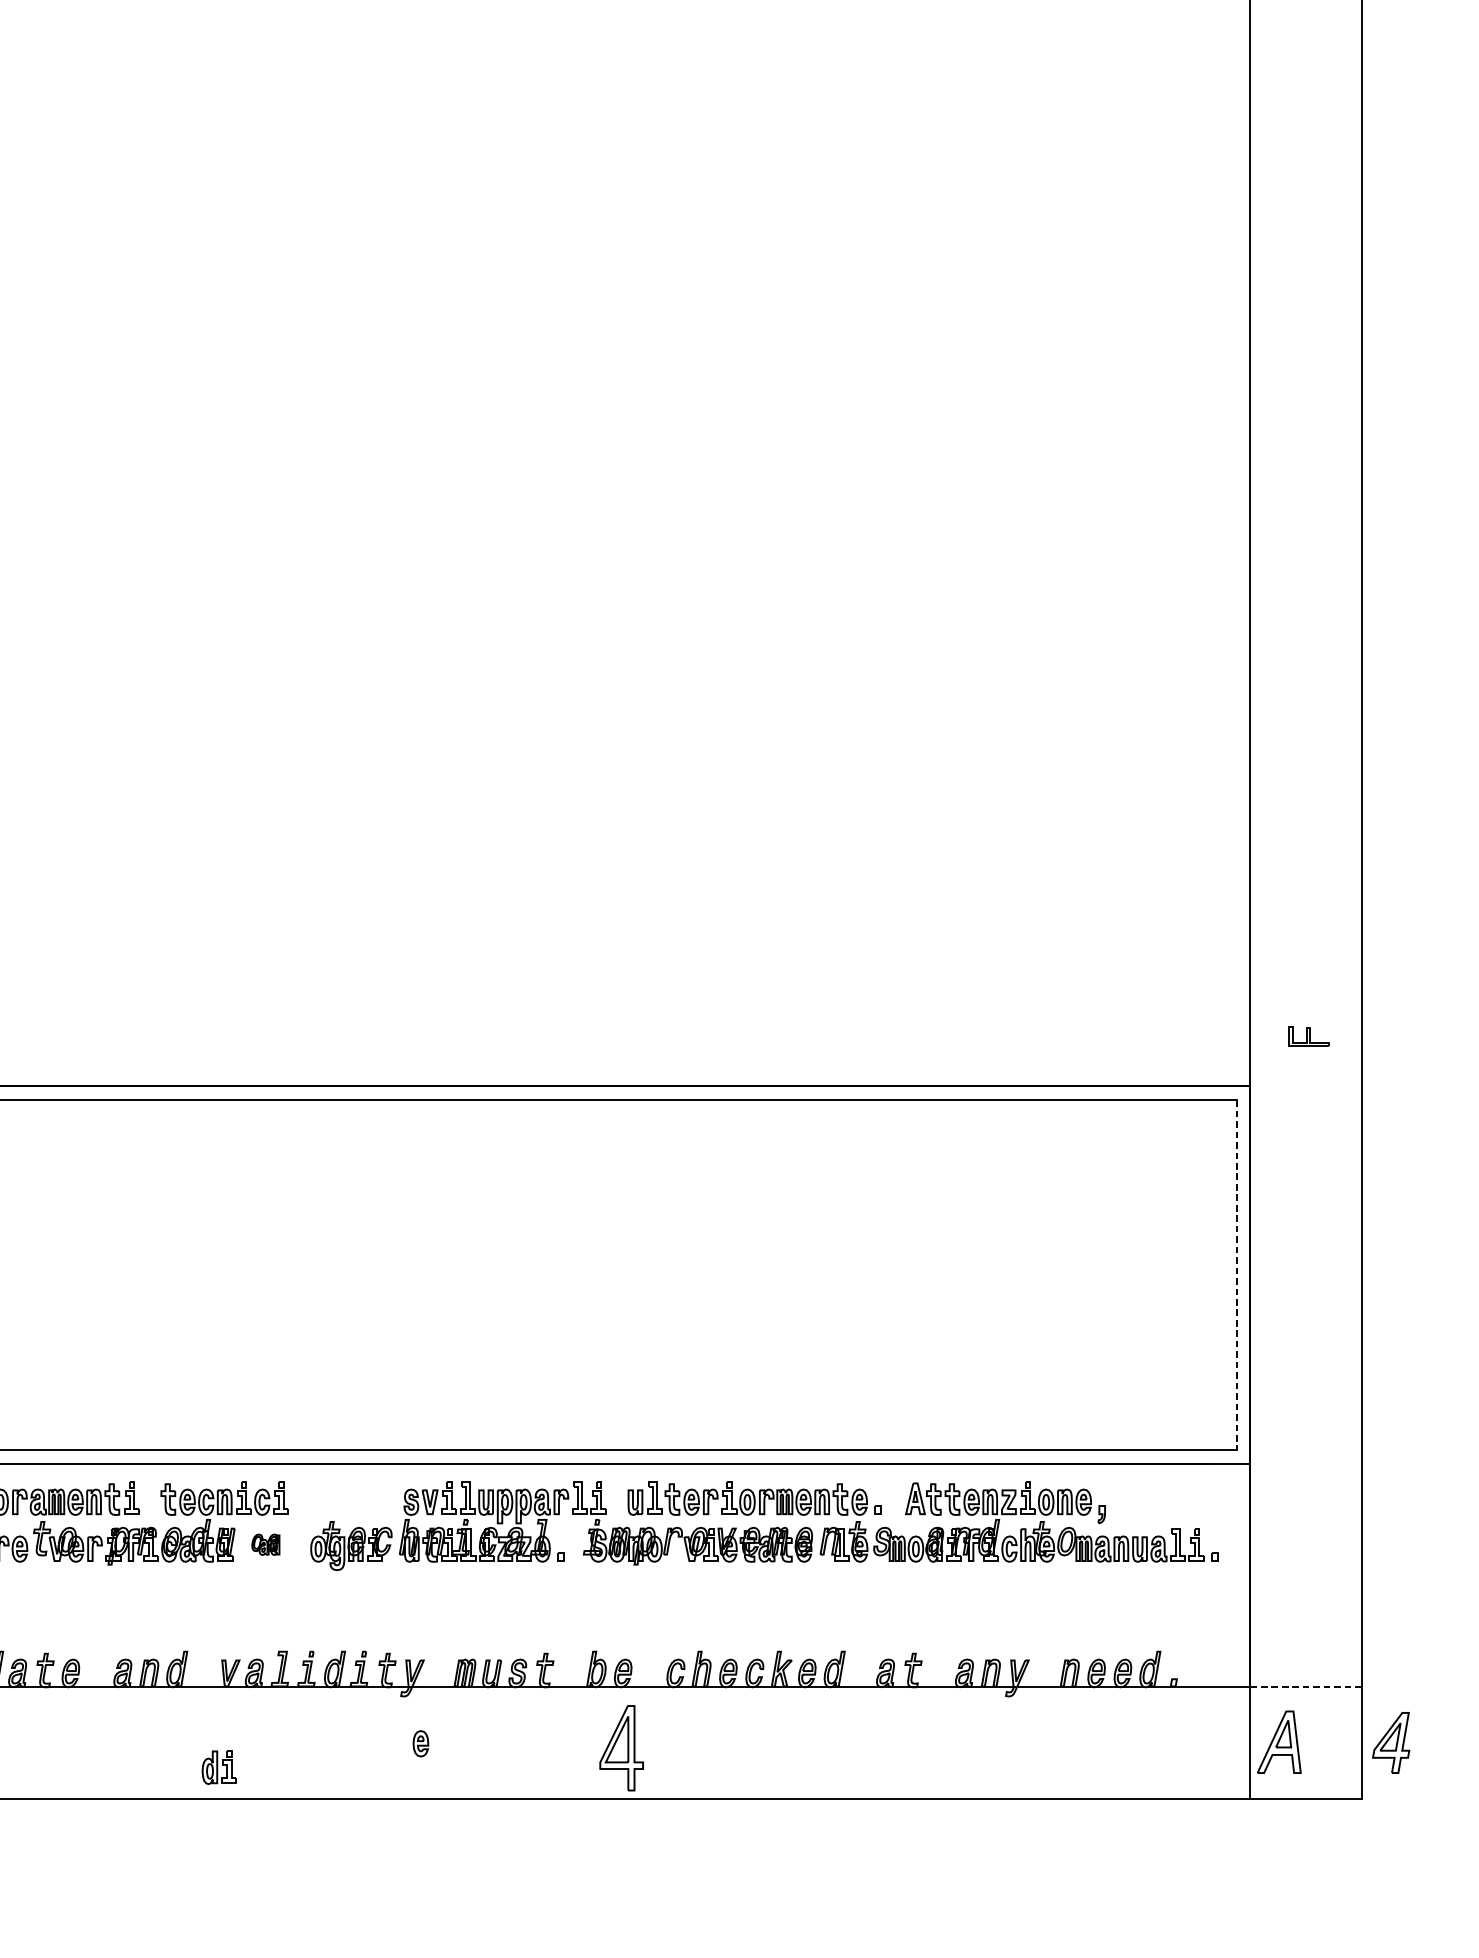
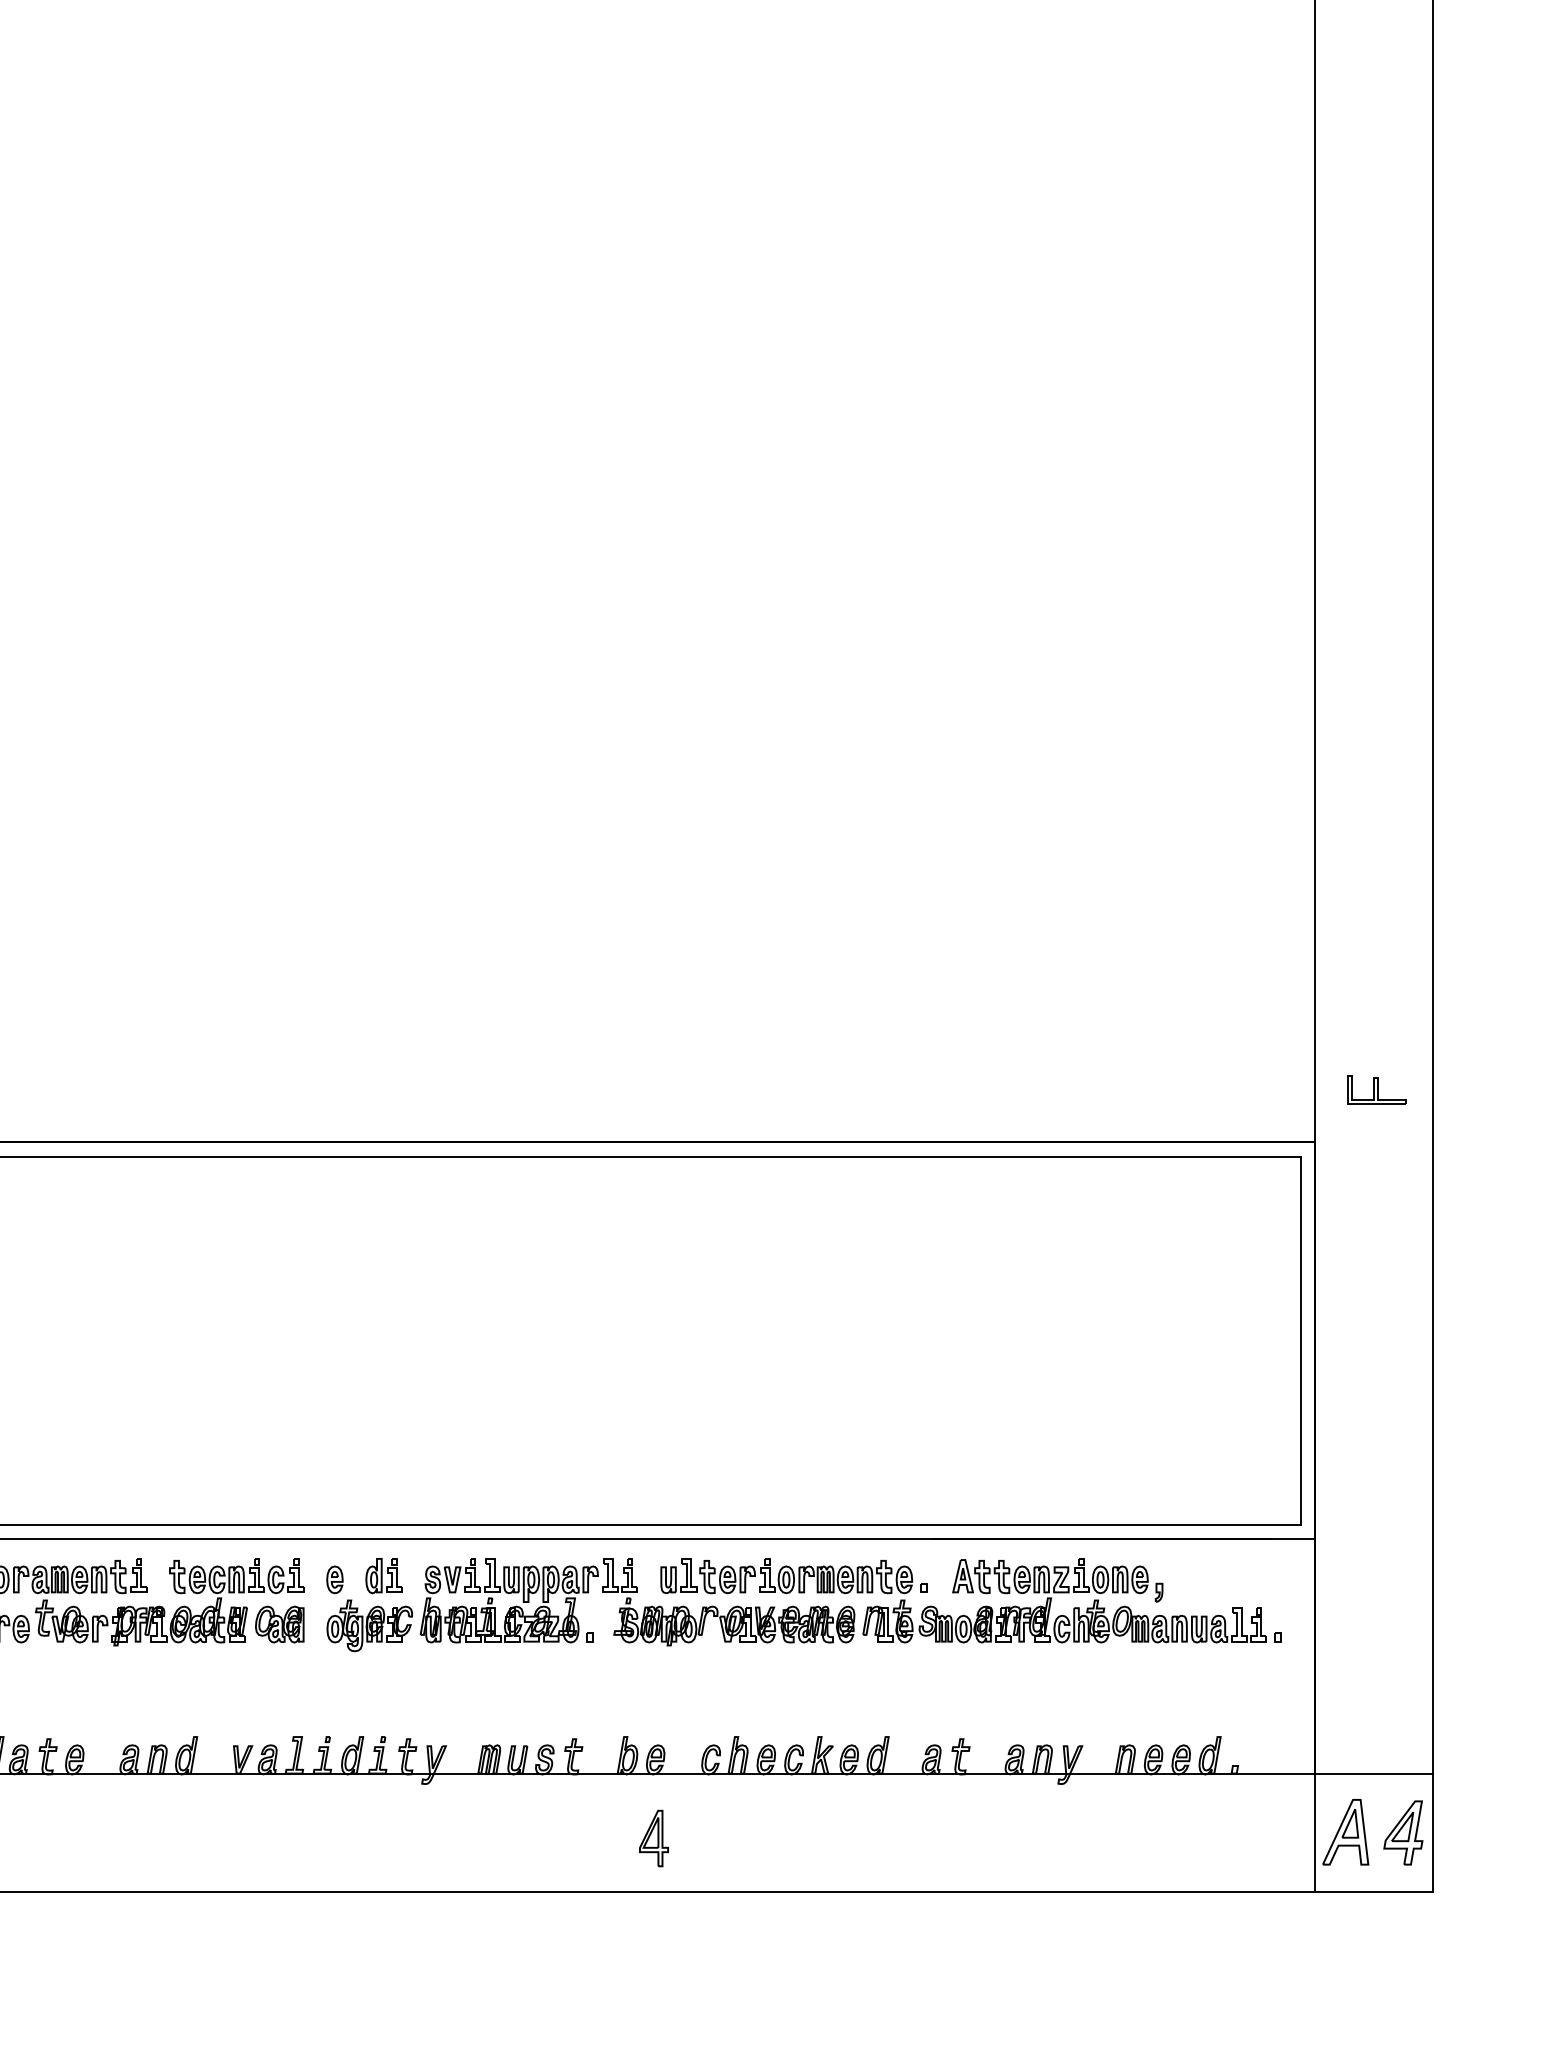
part: (1308, 1036) -> (1376, 1089), size x1.43
line: (1236, 1274) -> (1300, 1340), dashed -> solid
part: (265, 1544) -> (279, 1624), size x1.67
line: (1306, 1687) -> (1374, 1774), dashed -> solid
part: (1391, 1742) -> (1403, 1832), moved
part: (420, 1743) -> (334, 1579), moved
part: (621, 1748) -> (653, 1838), size x0.62
part: (218, 1768) -> (383, 1576), moved

